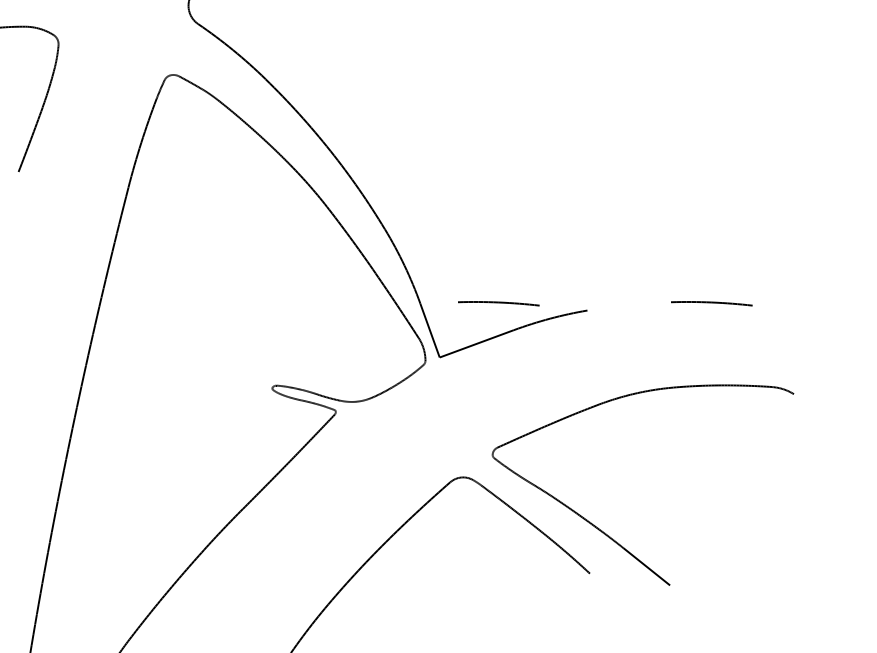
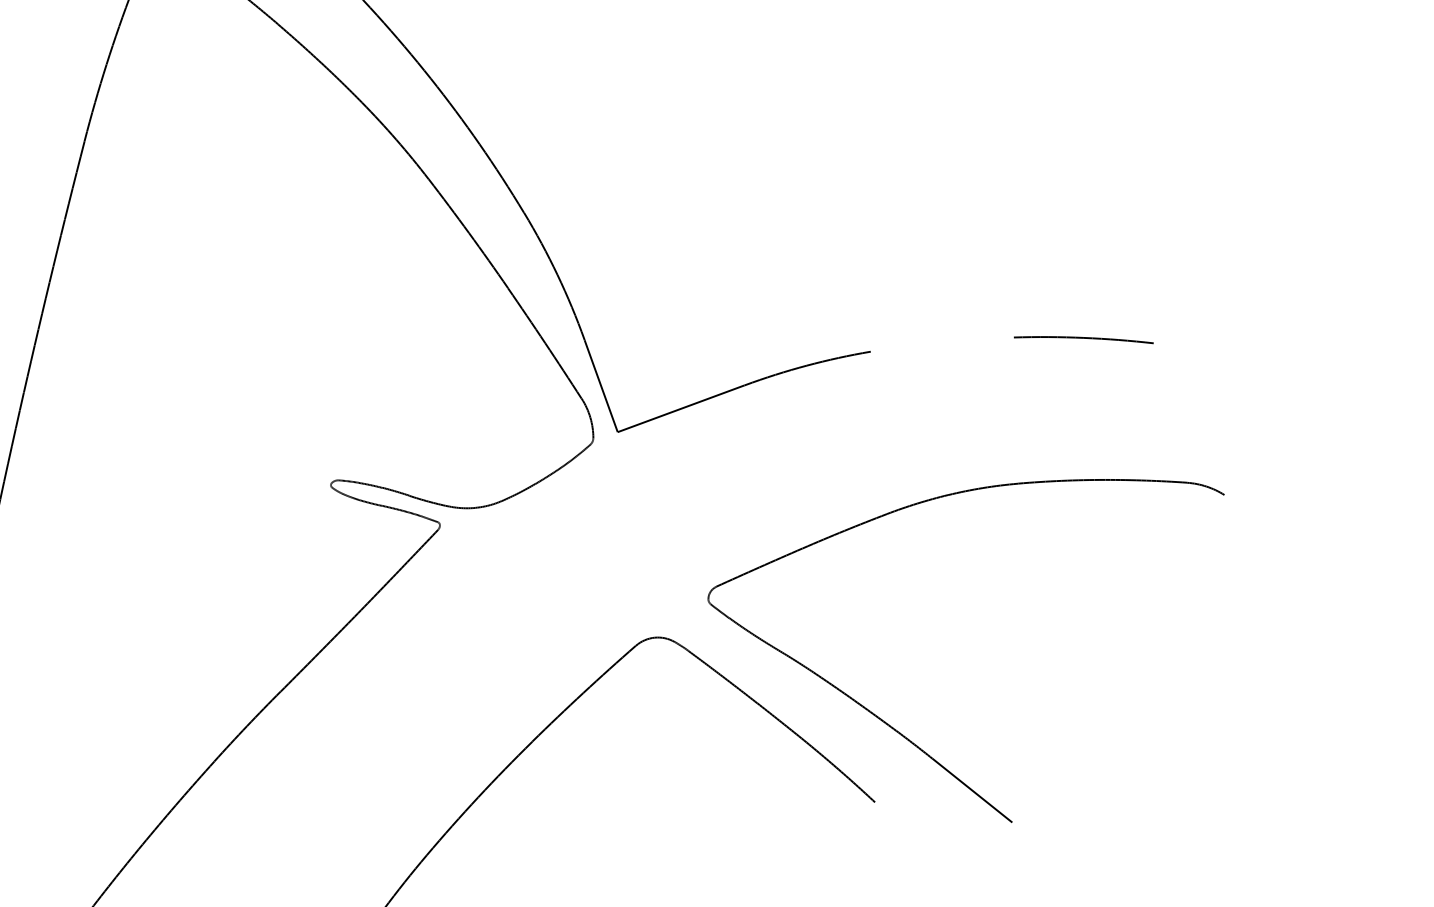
arc: (498, 303) -> (718, 339), removed

